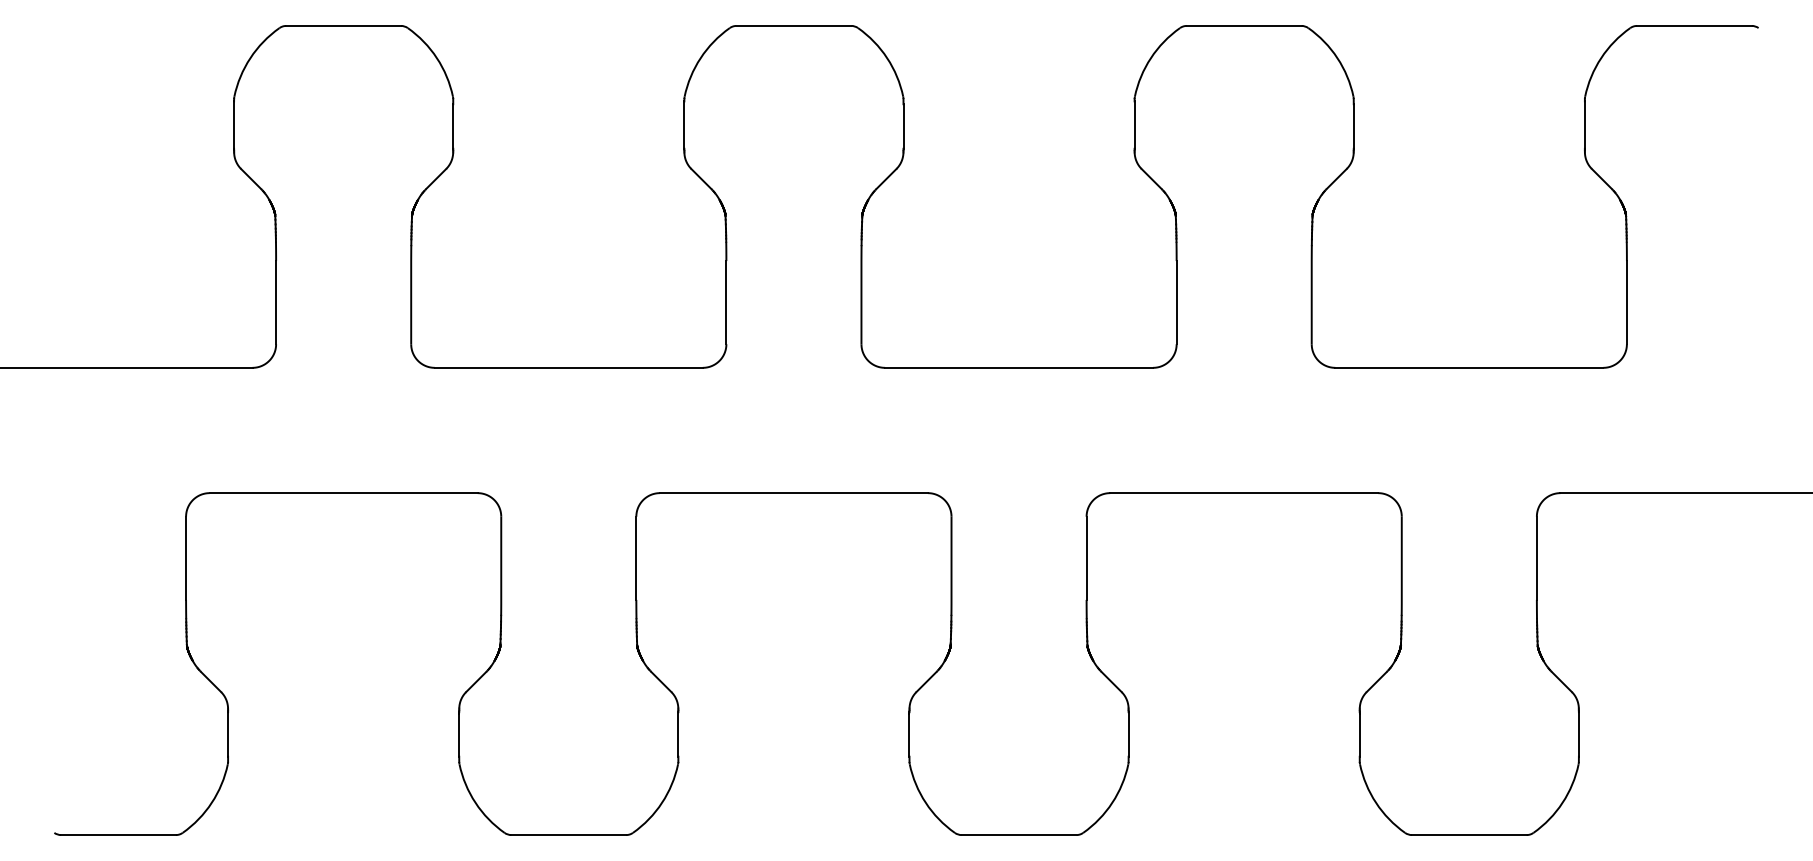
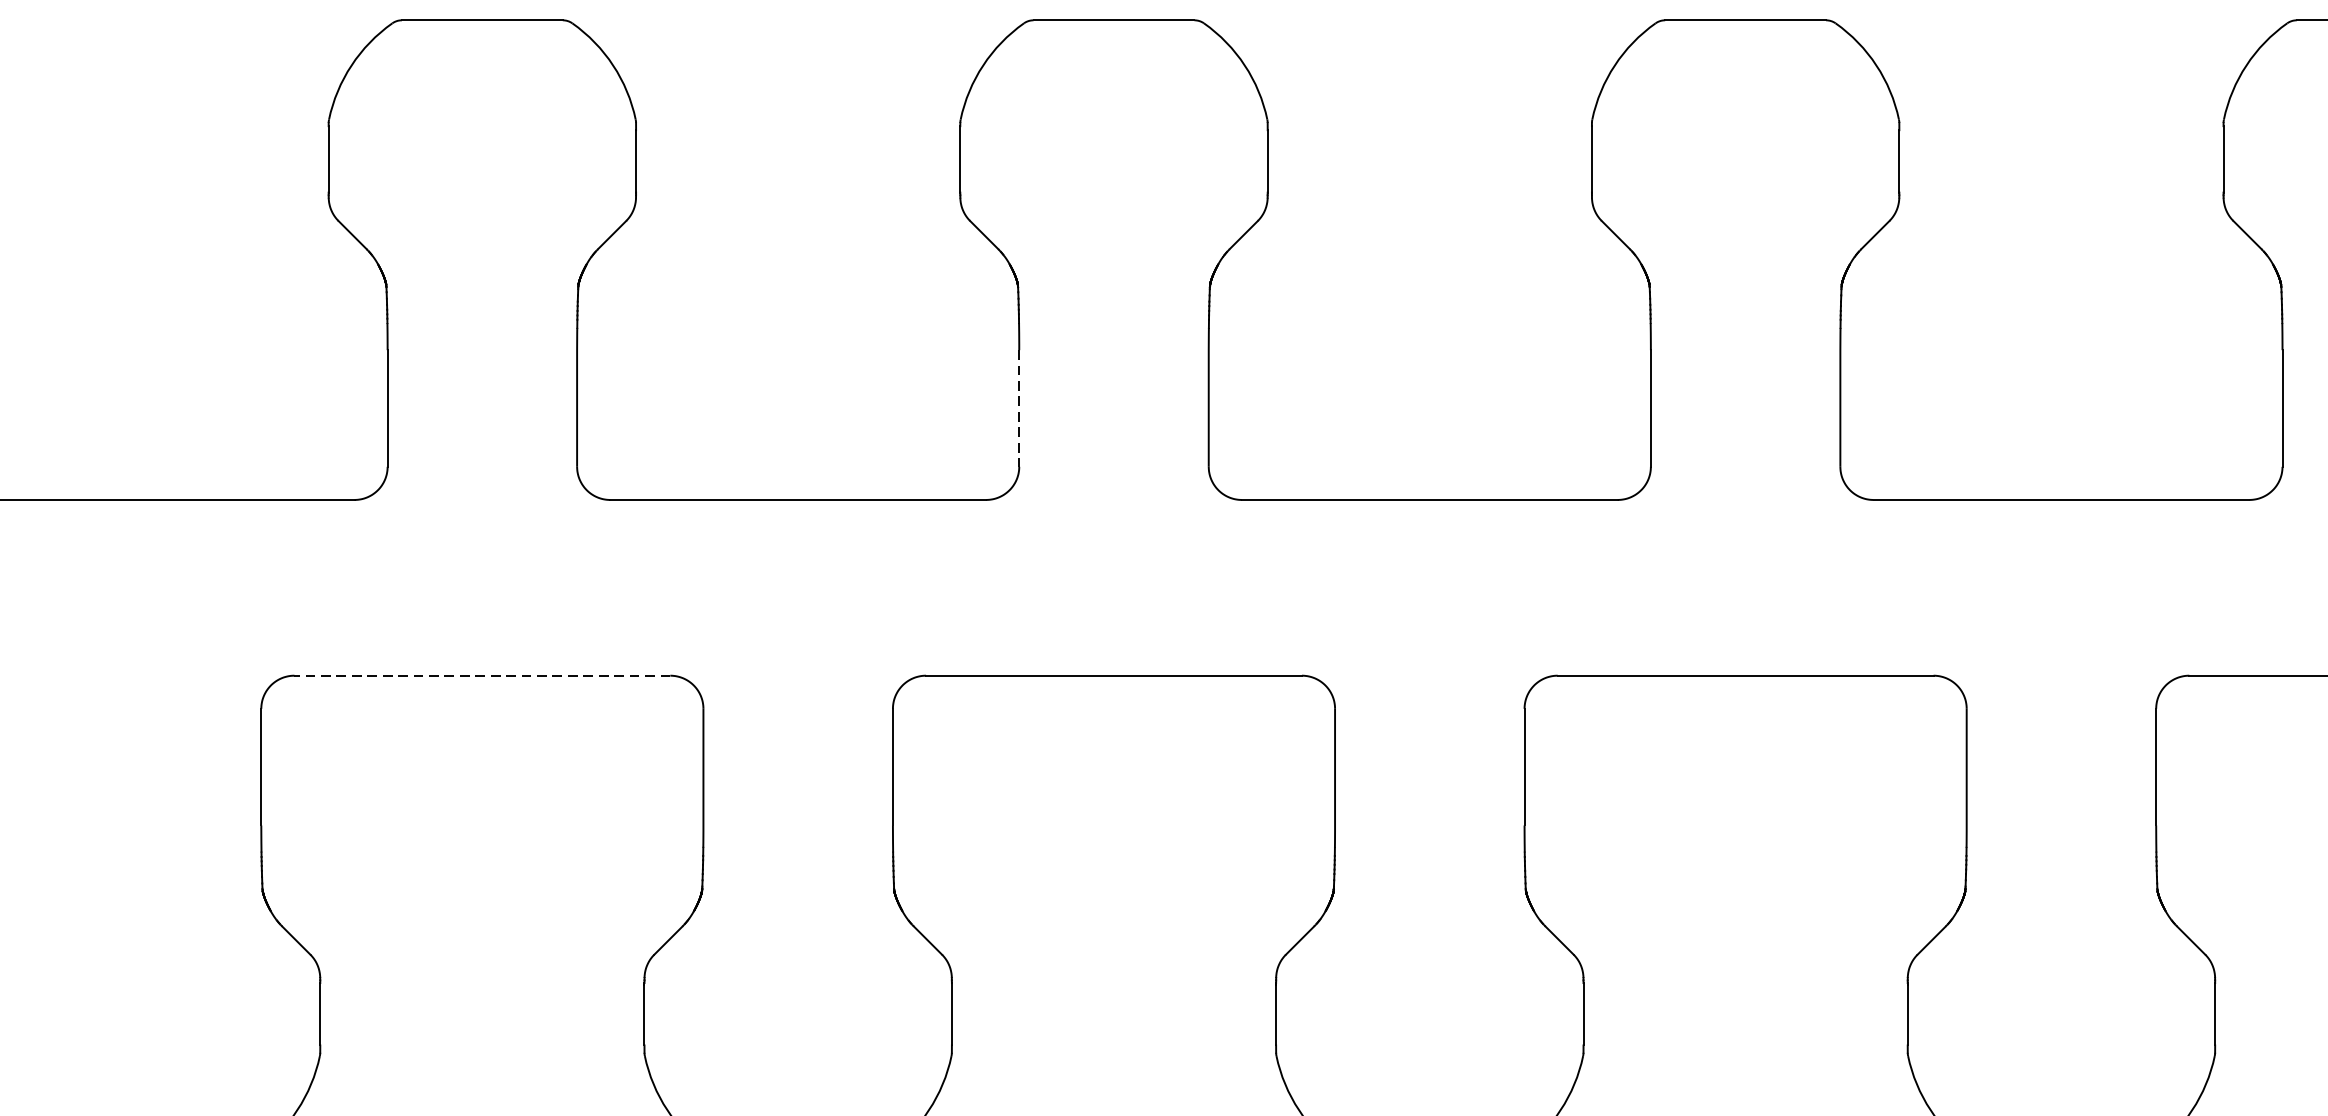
line: (726, 302) -> (1019, 408), solid -> dashed
line: (343, 493) -> (482, 676), solid -> dashed

